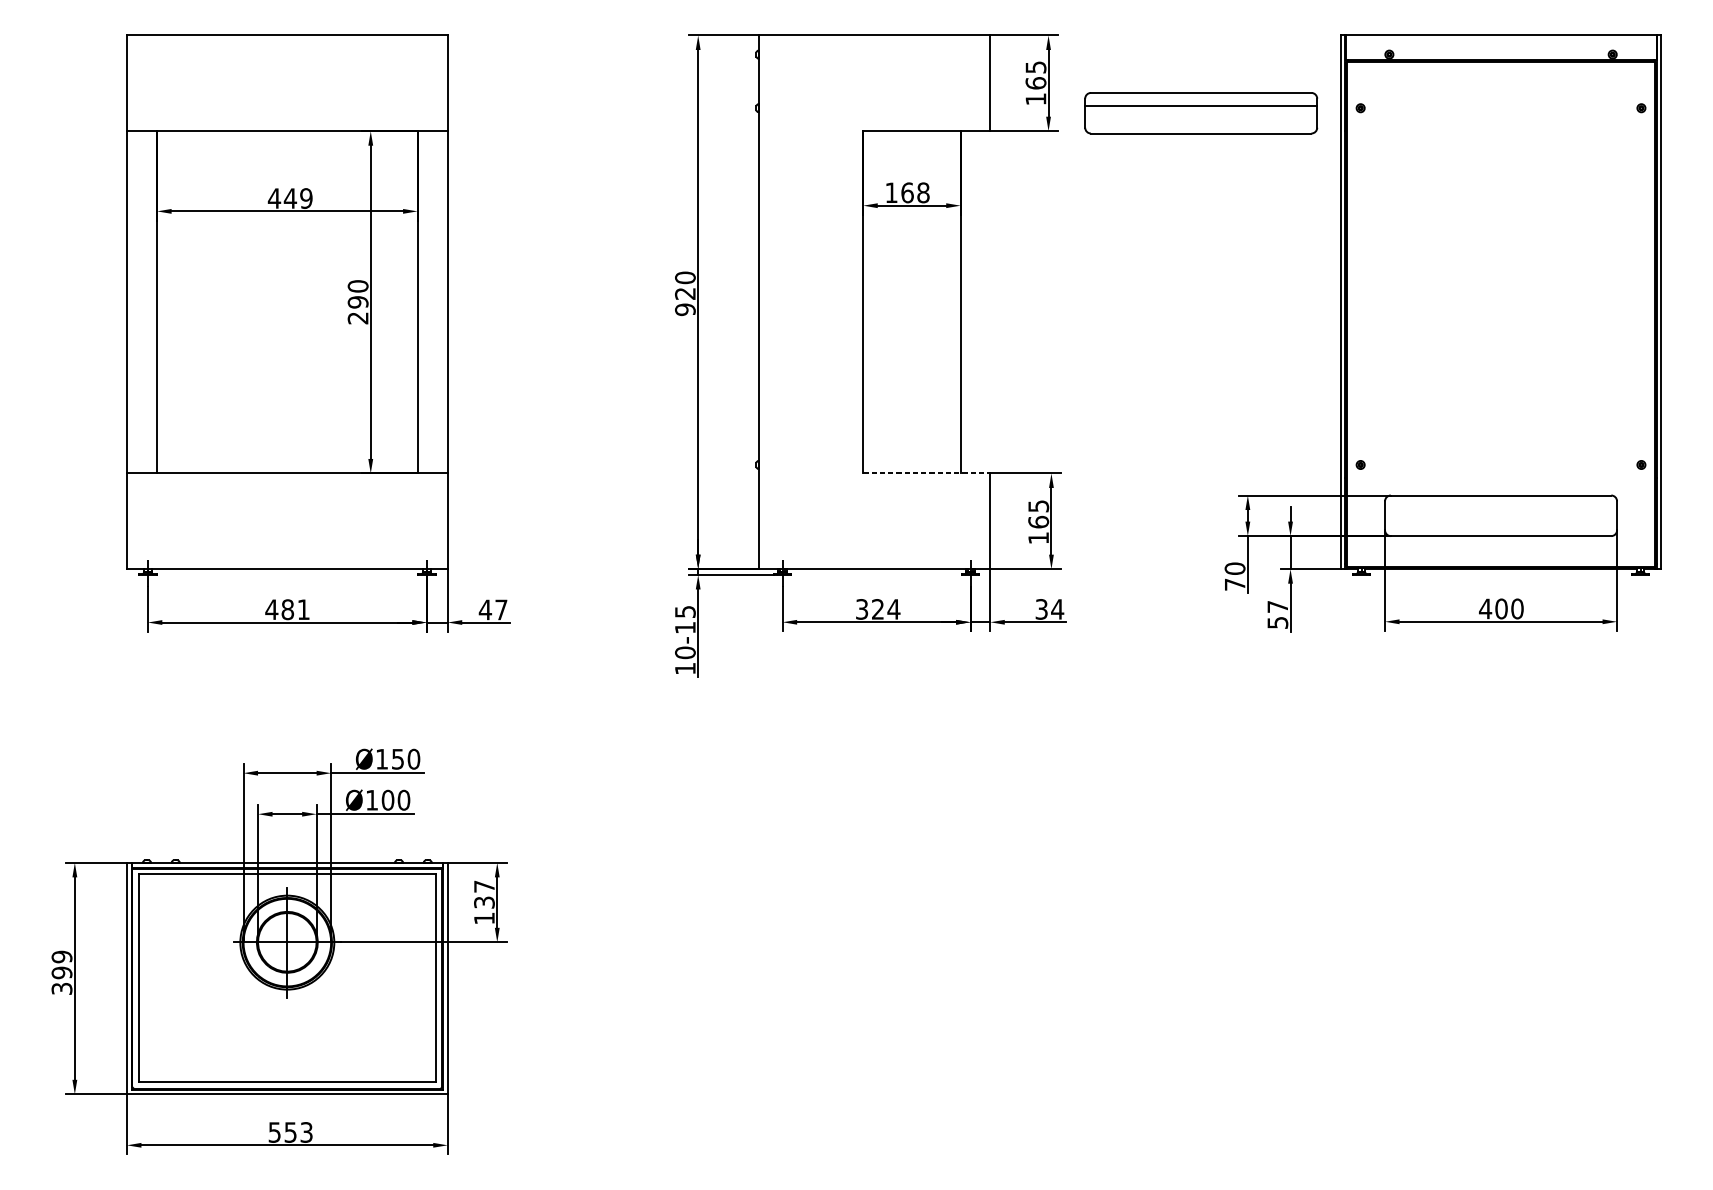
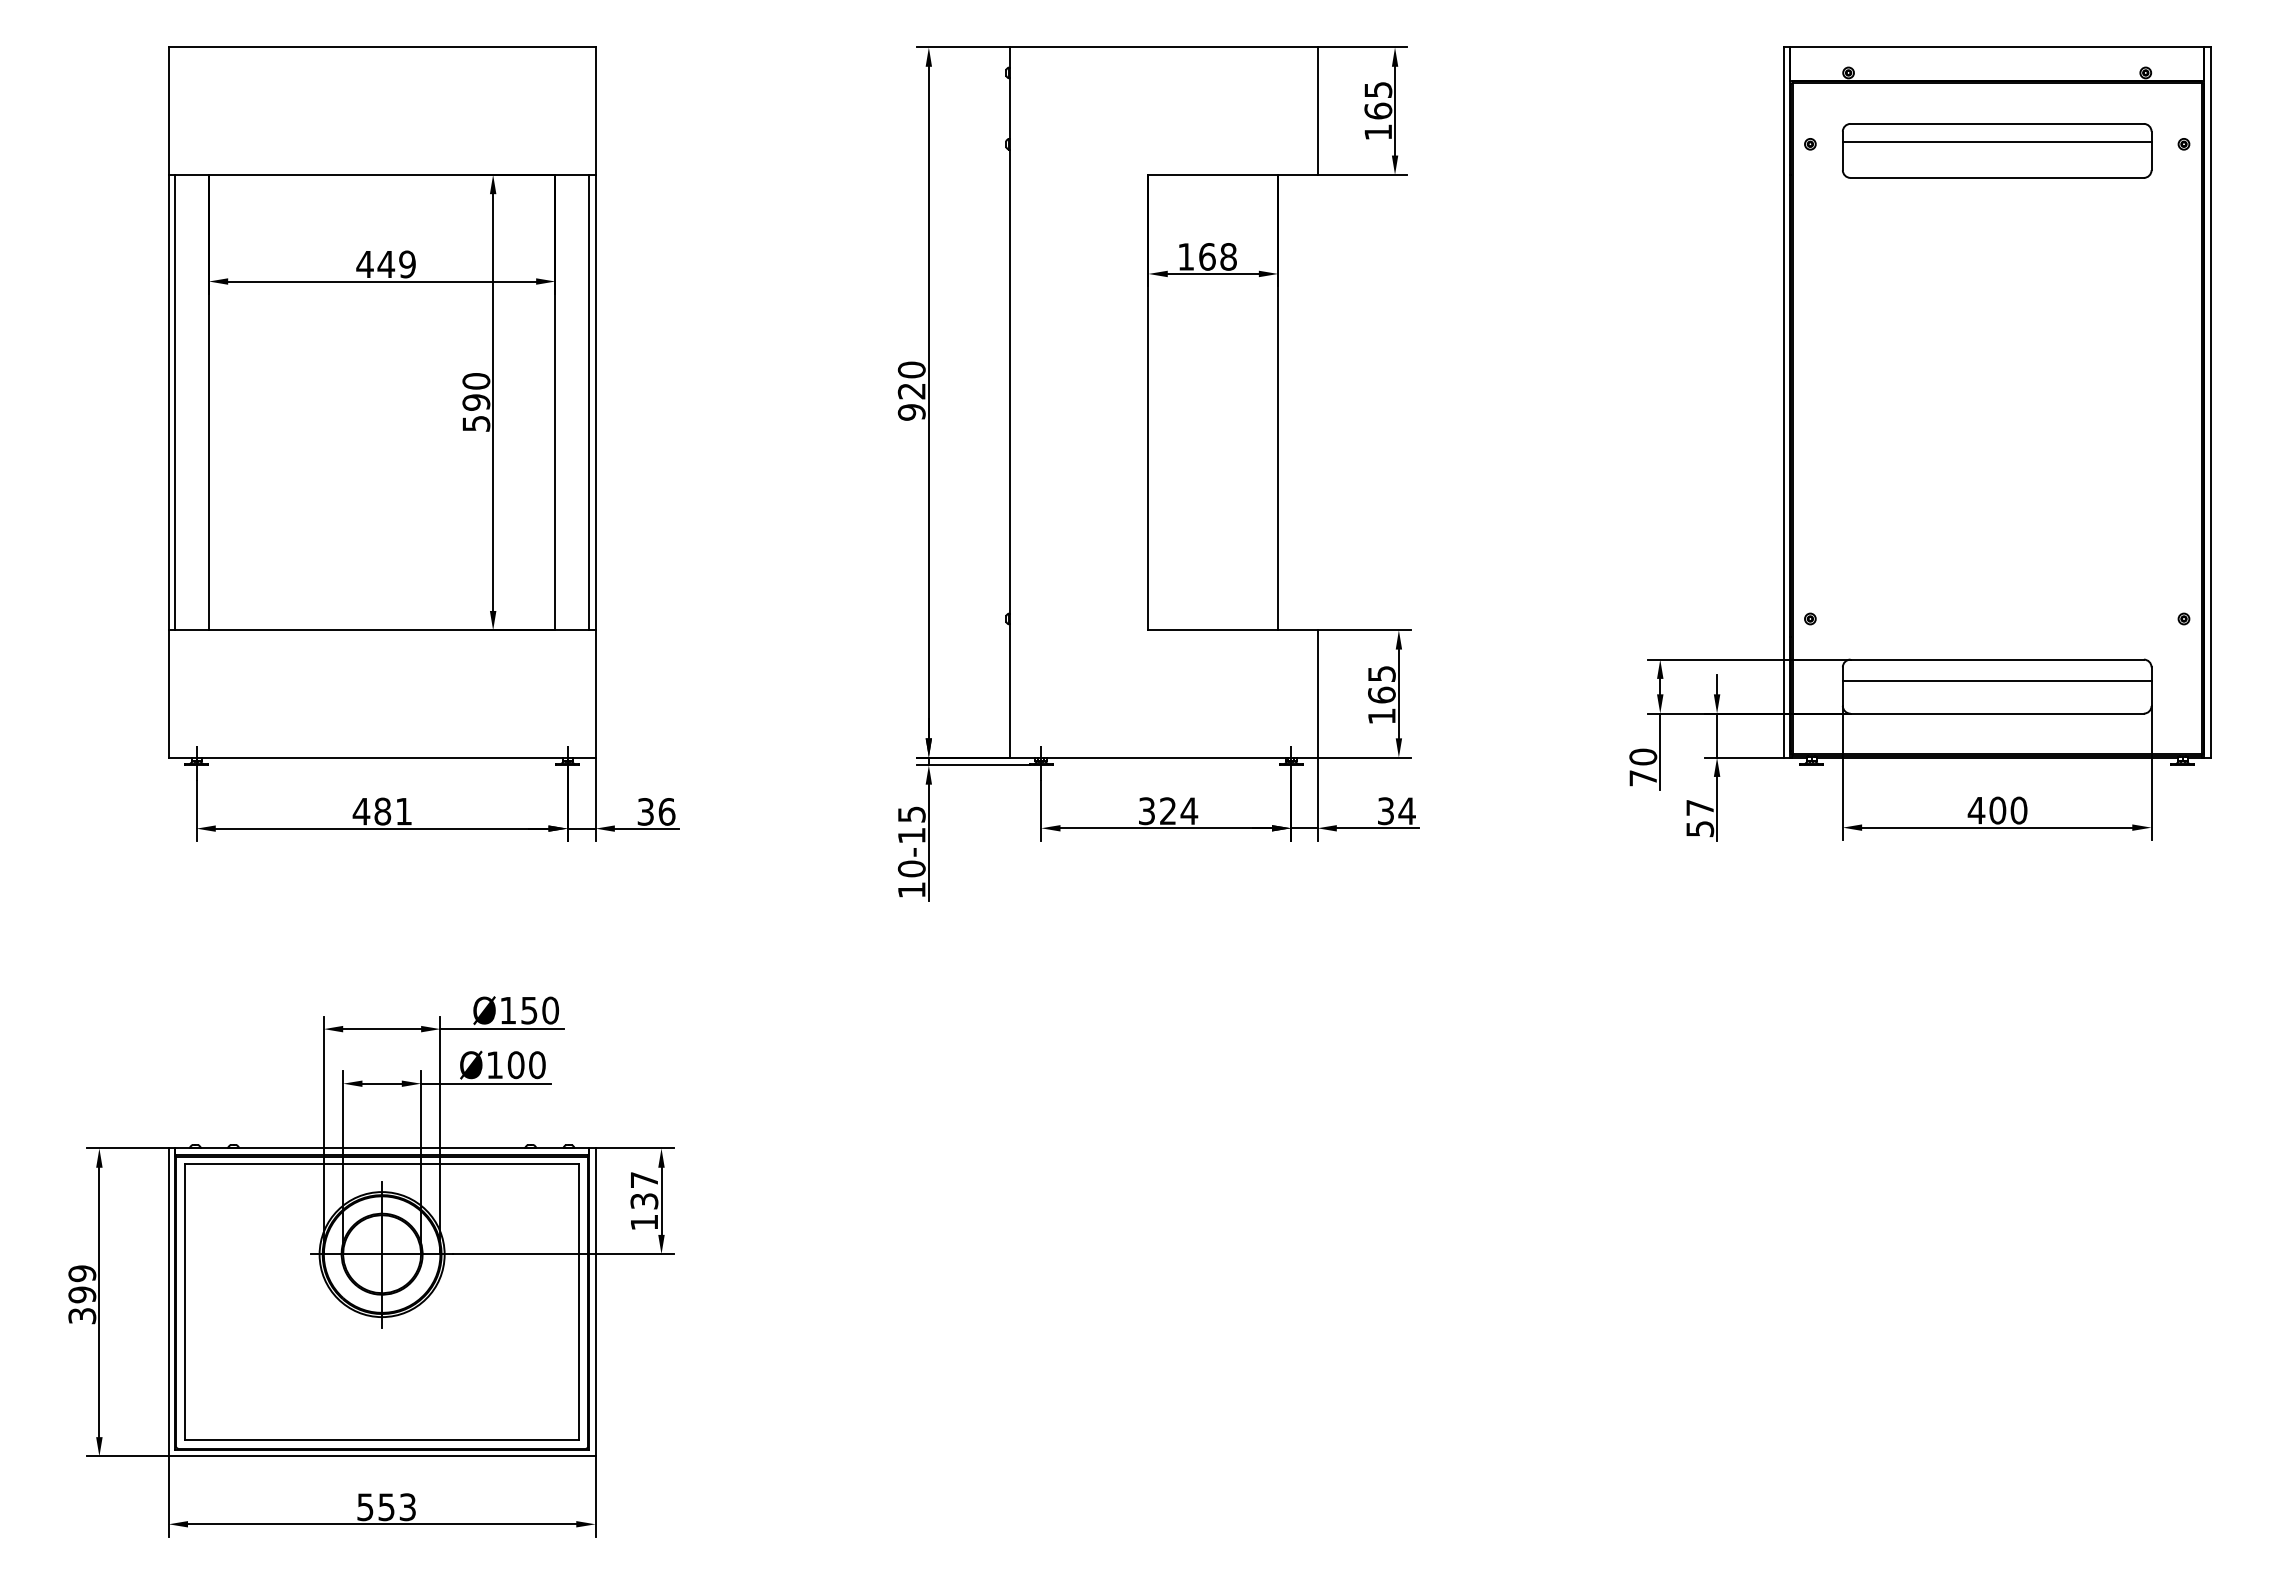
part: (1201, 112) -> (1997, 150), moved
line: (131, 302) -> (174, 402), added
line: (443, 302) -> (589, 402), added
text: (358, 318) -> (476, 423), 290 -> 590
line: (927, 473) -> (1233, 630), dashed -> solid
line: (1500, 511) -> (1996, 680), added
text: (492, 609) -> (655, 811), 47 -> 36

